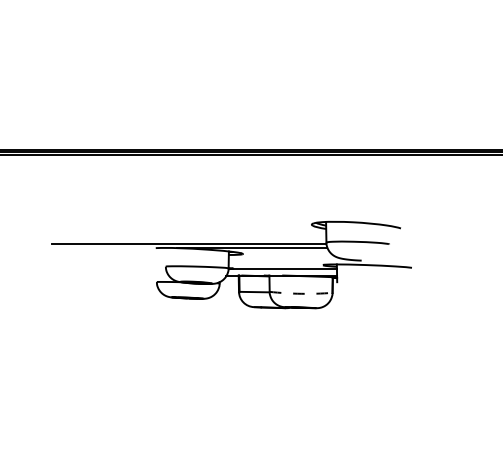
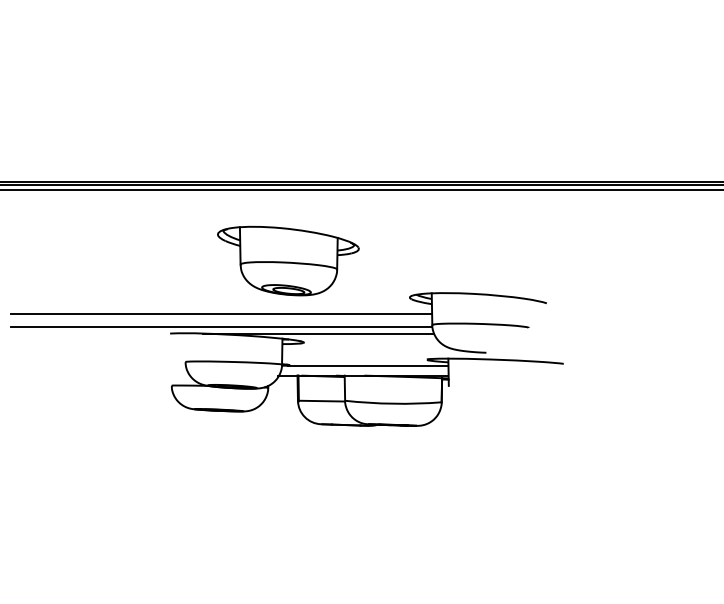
part: (232, 200) -> (287, 260), added
line: (189, 235) -> (221, 314), added
arc: (301, 293) -> (393, 403), dashed -> solid

